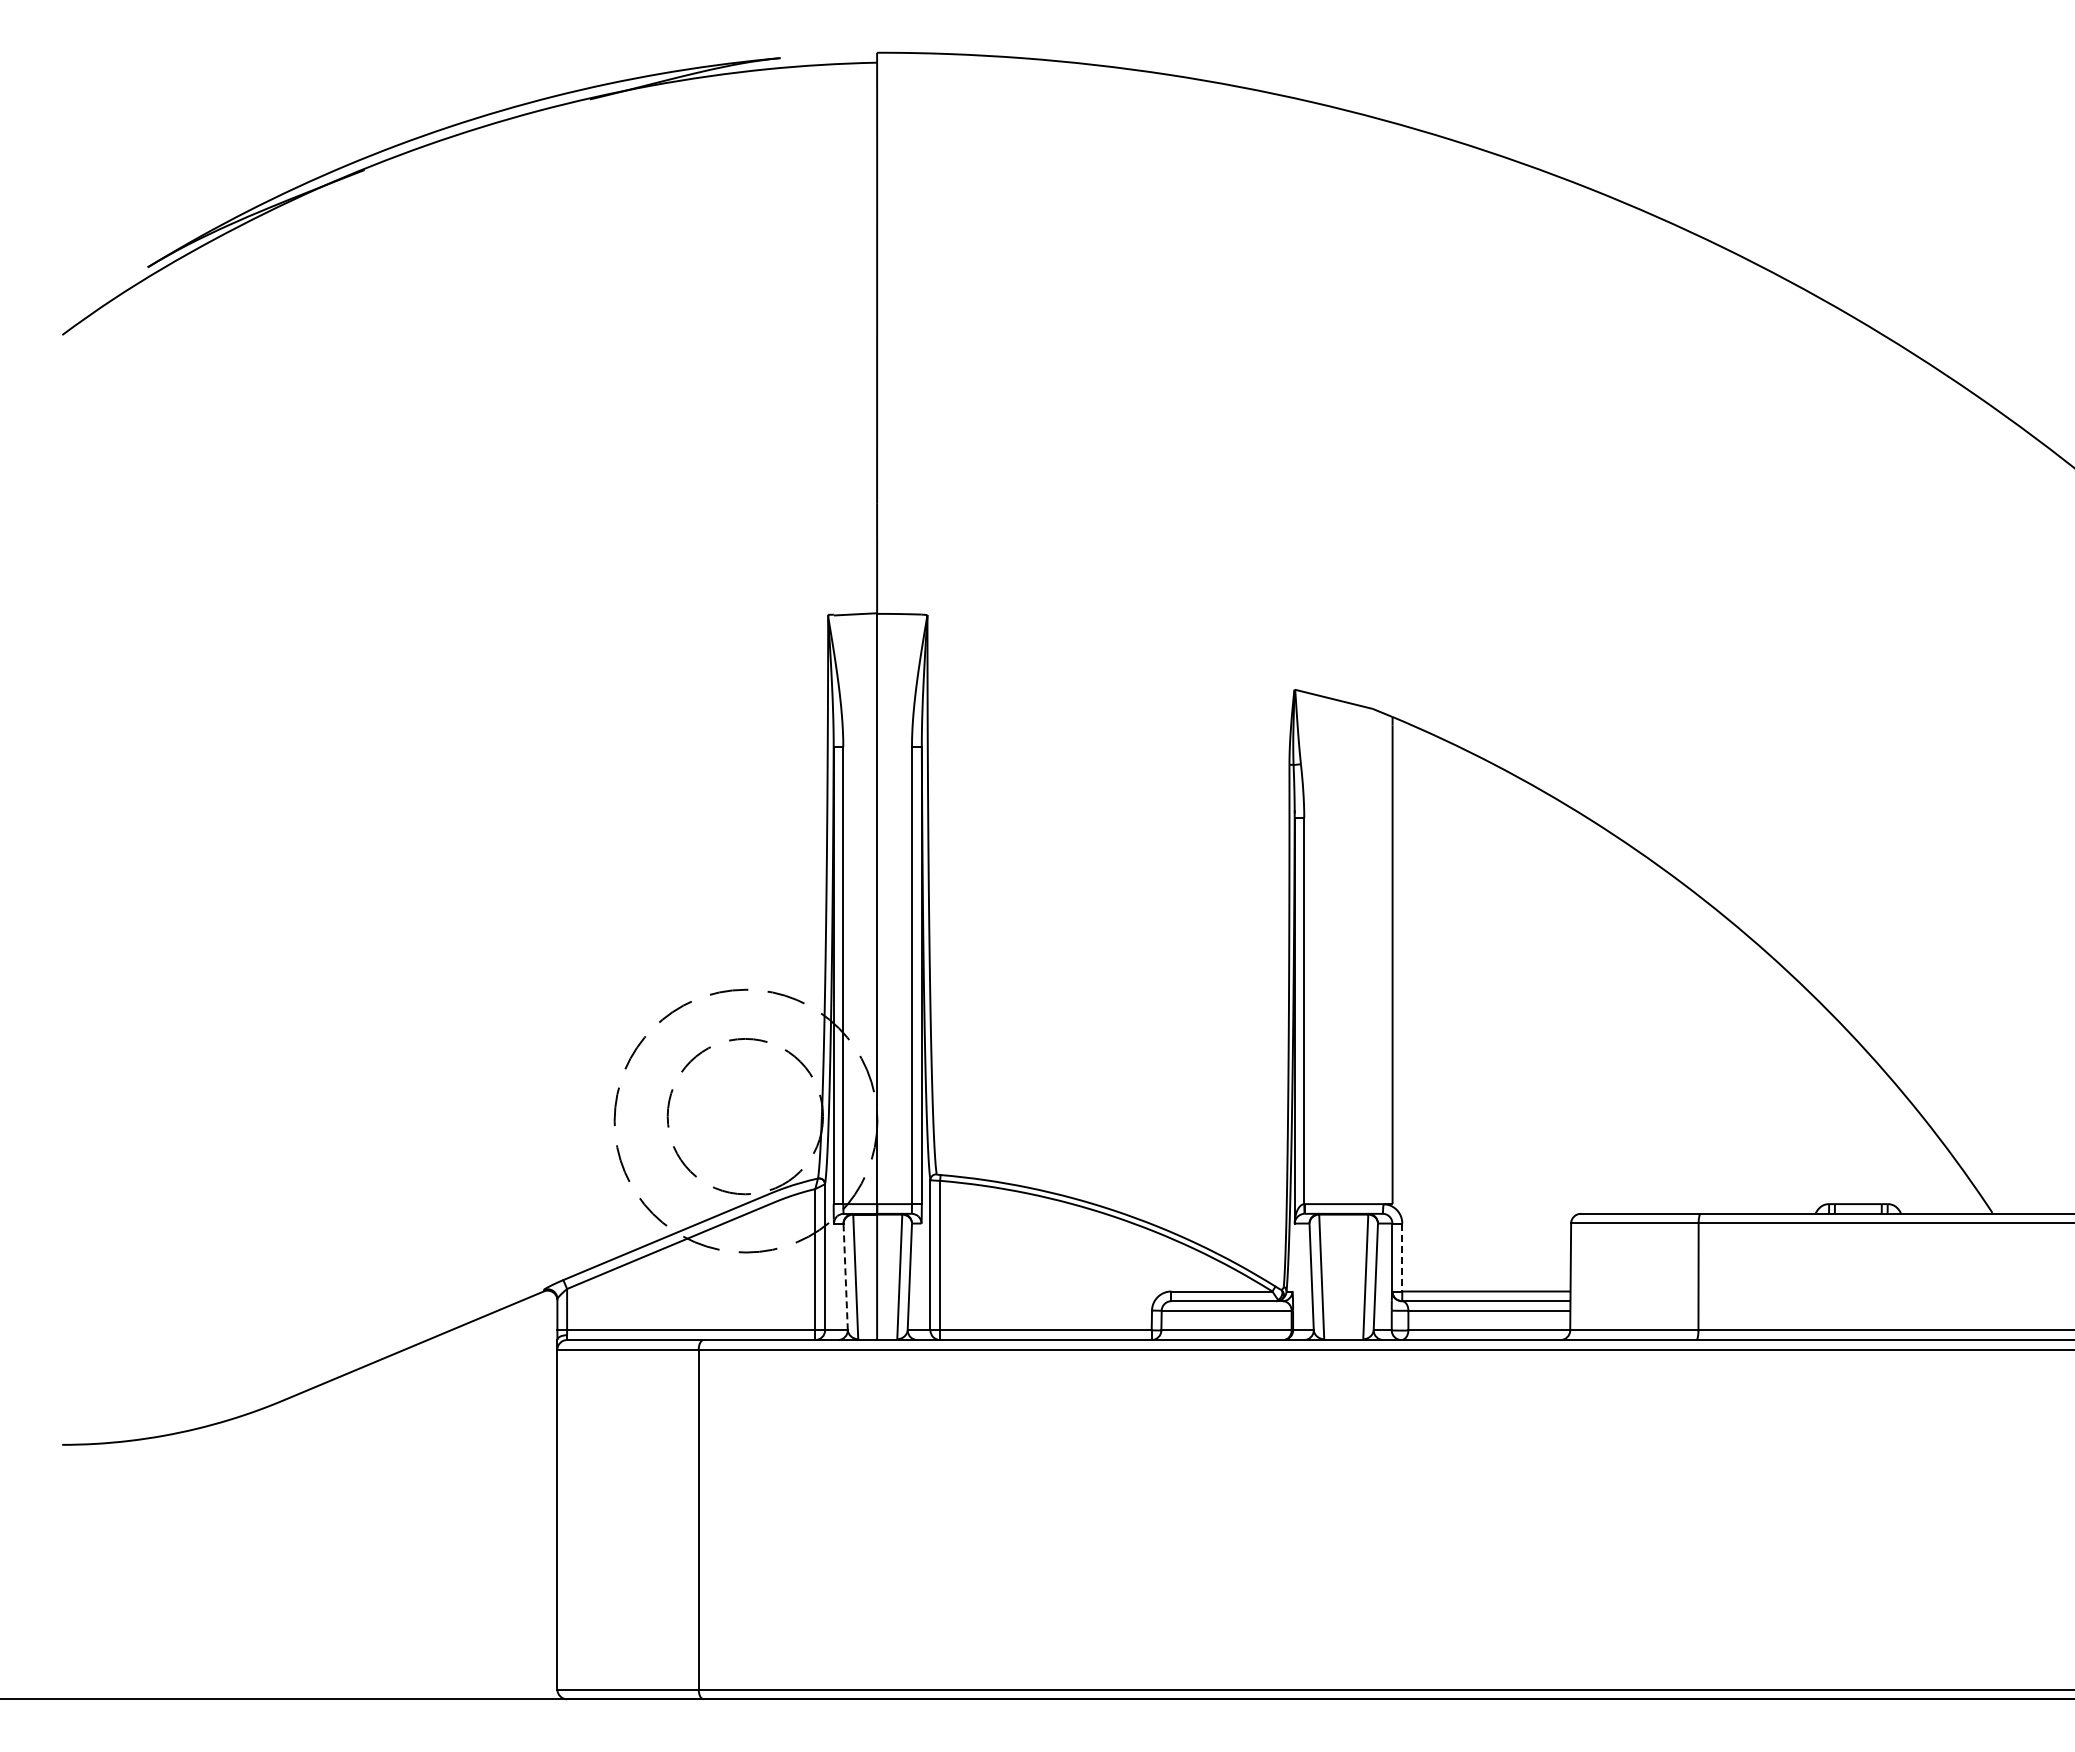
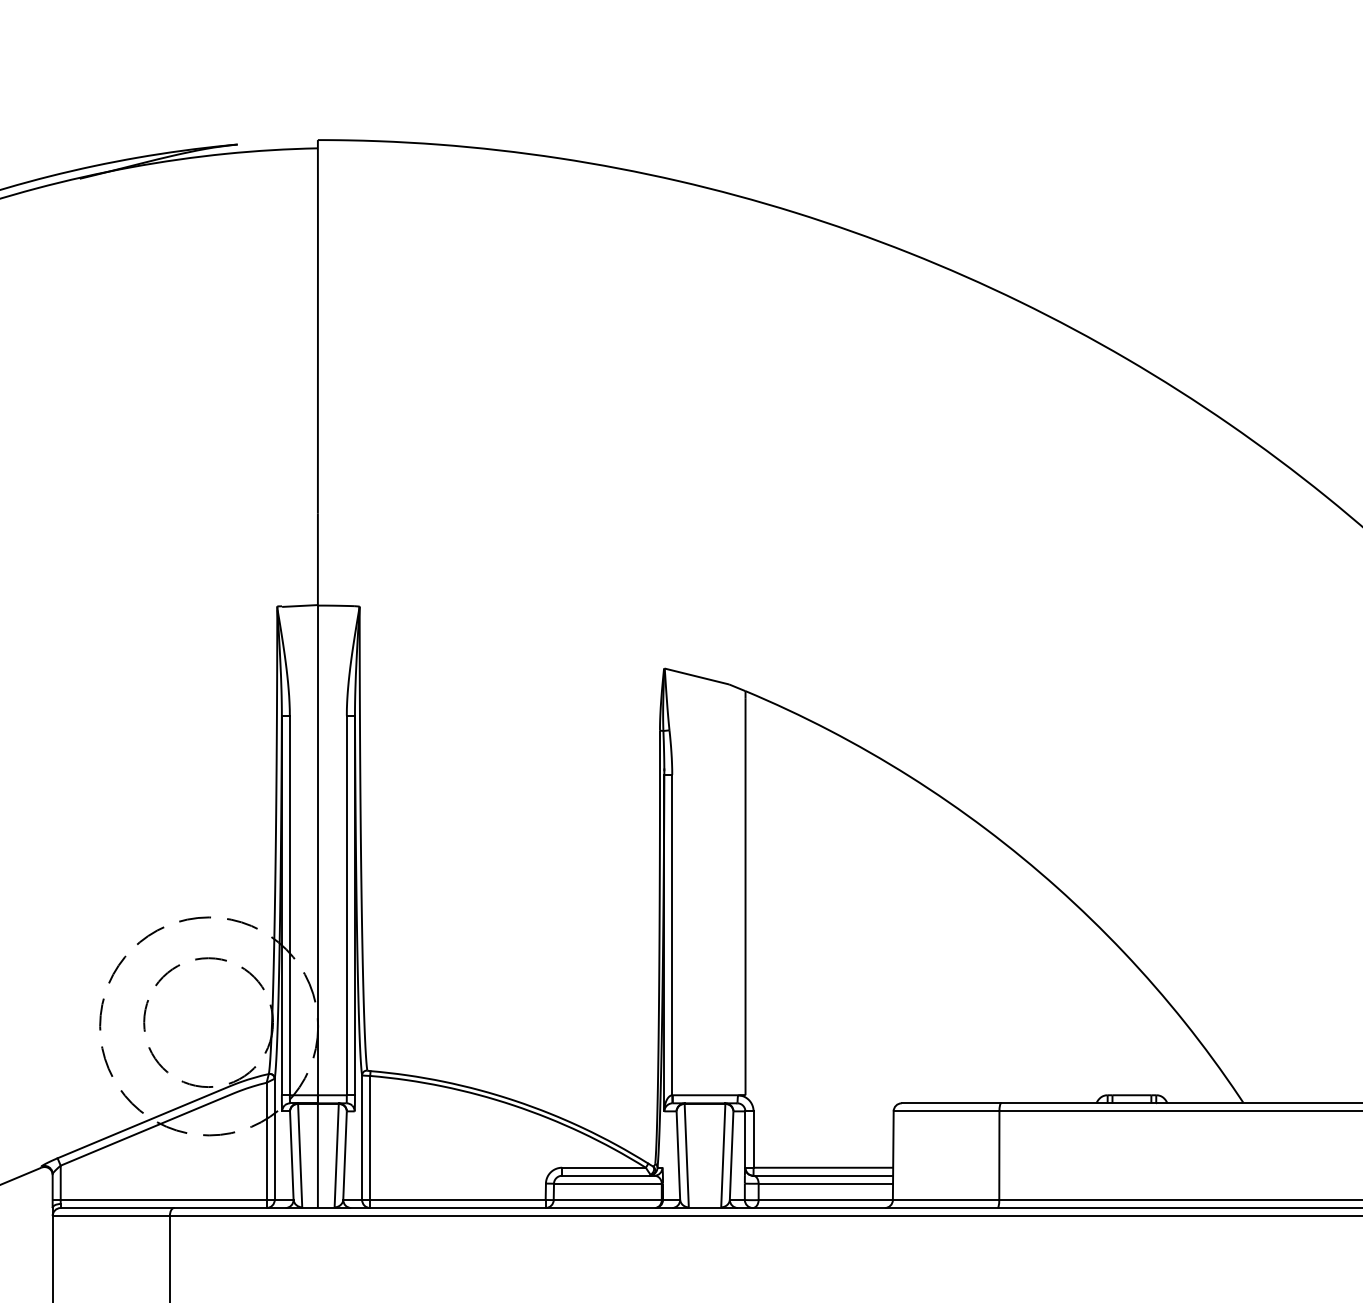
line: (1402, 1257) -> (753, 1139), dashed -> solid
line: (845, 1276) -> (291, 1155), dashed -> solid

